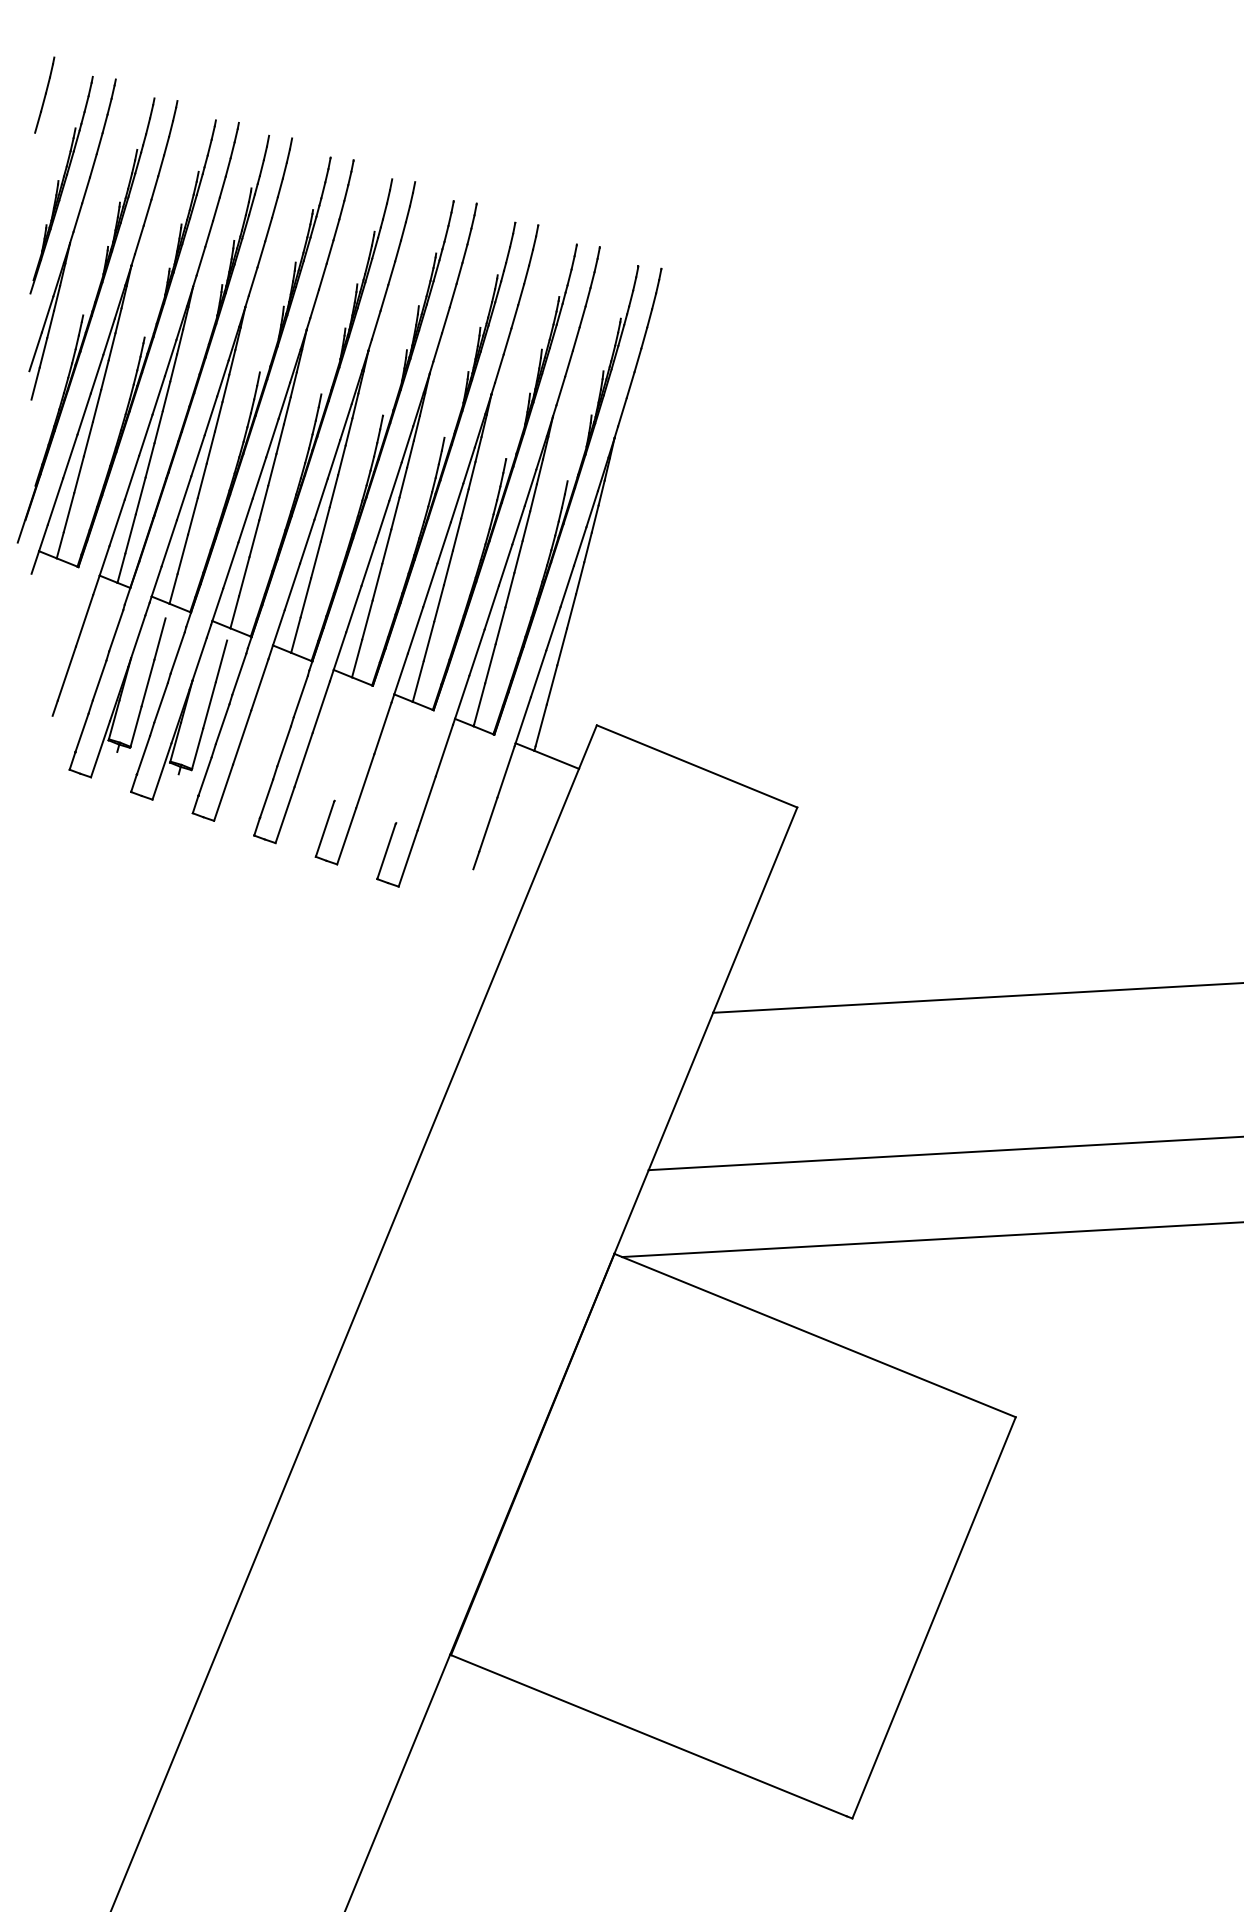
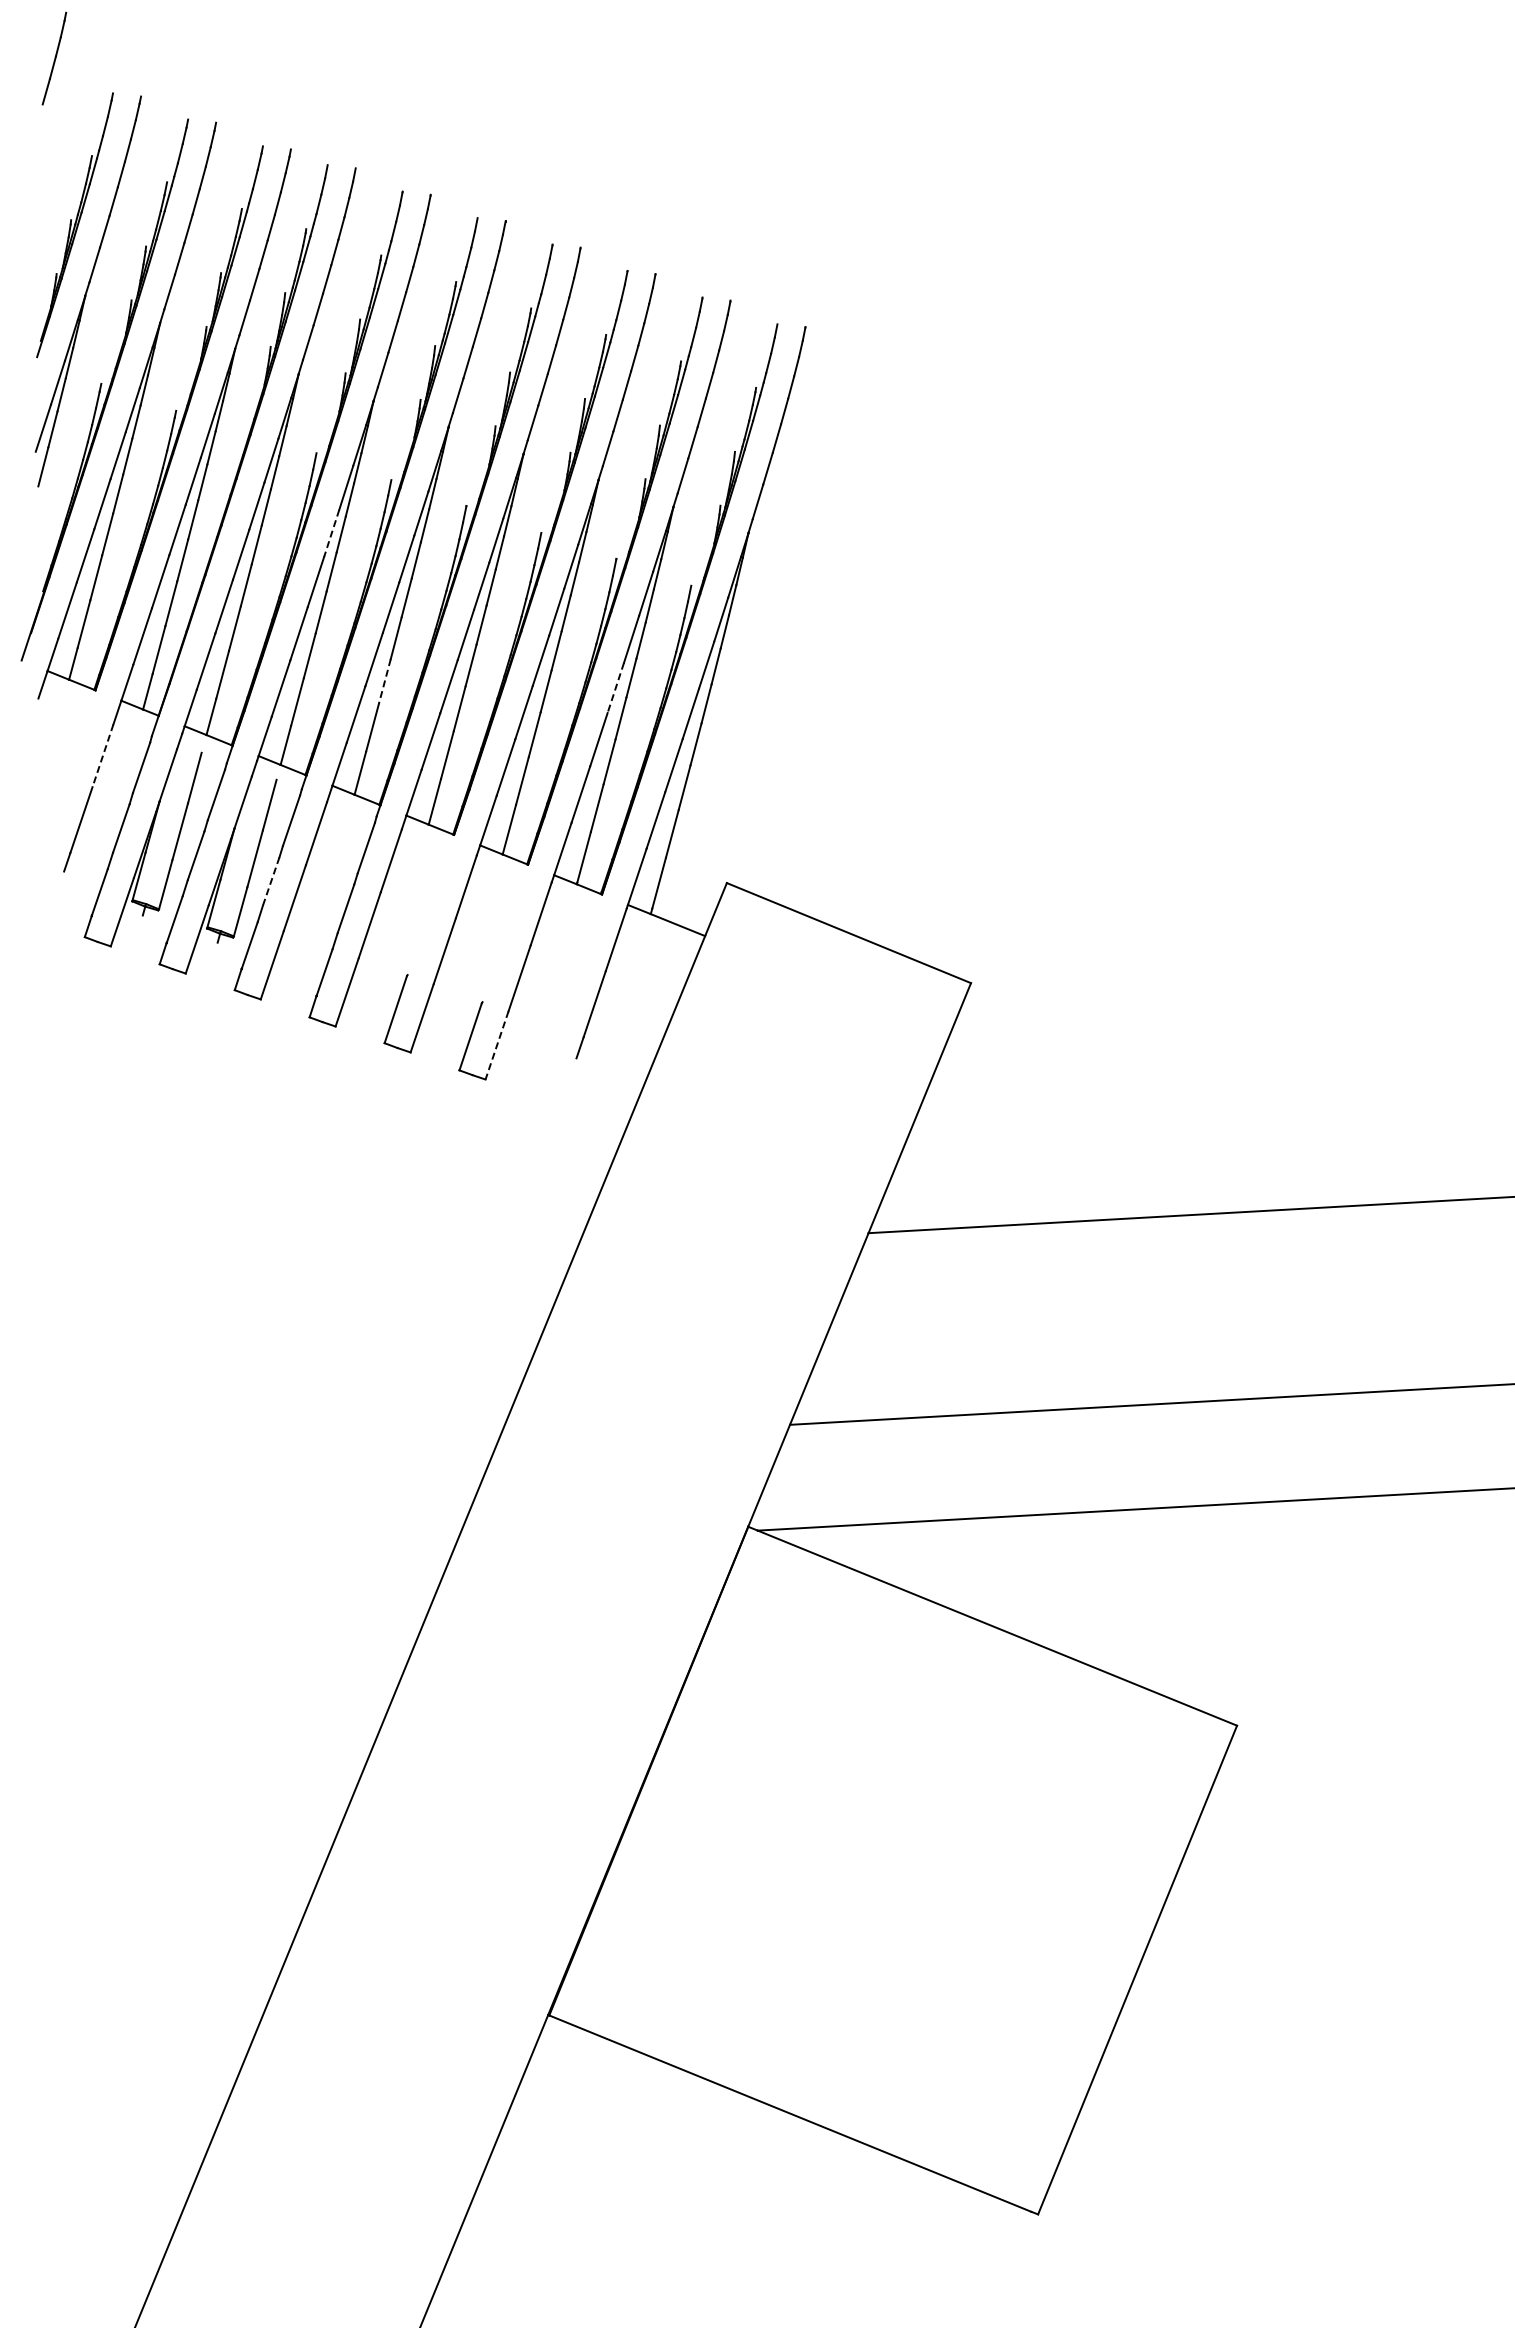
part: (44, 95) -> (54, 58), moved
line: (272, 438) -> (331, 533), solid -> dashed
line: (315, 560) -> (384, 682), solid -> dashed
line: (505, 565) -> (615, 688), solid -> dashed
line: (84, 621) -> (102, 756), solid -> dashed
line: (222, 724) -> (271, 881), solid -> dashed
line: (407, 858) -> (496, 1045), solid -> dashed

